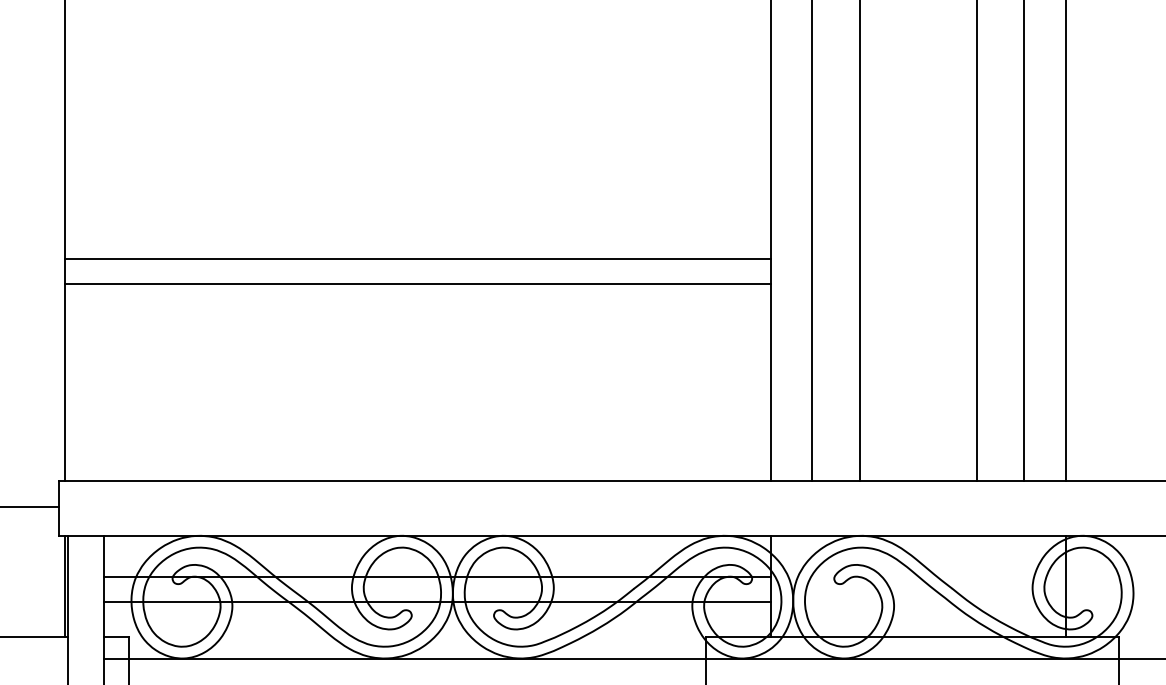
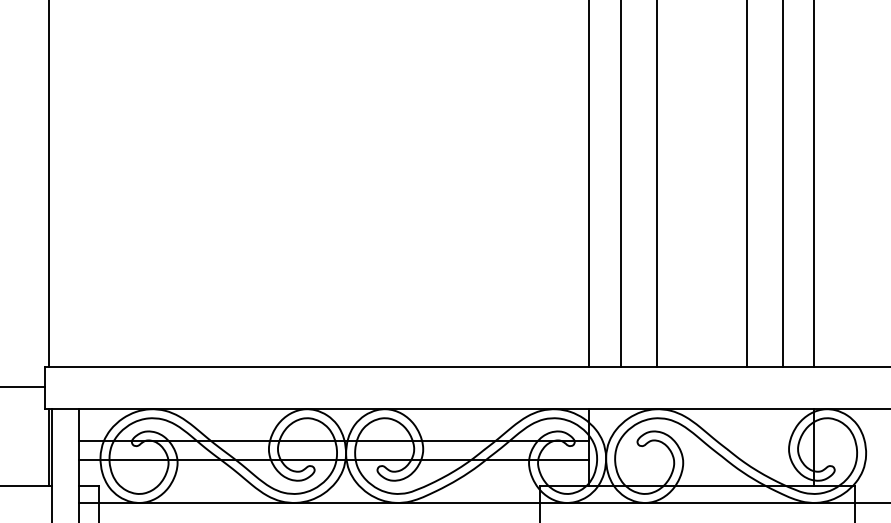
line: (417, 259) -> (319, 198), removed
line: (417, 284) -> (319, 217), removed

